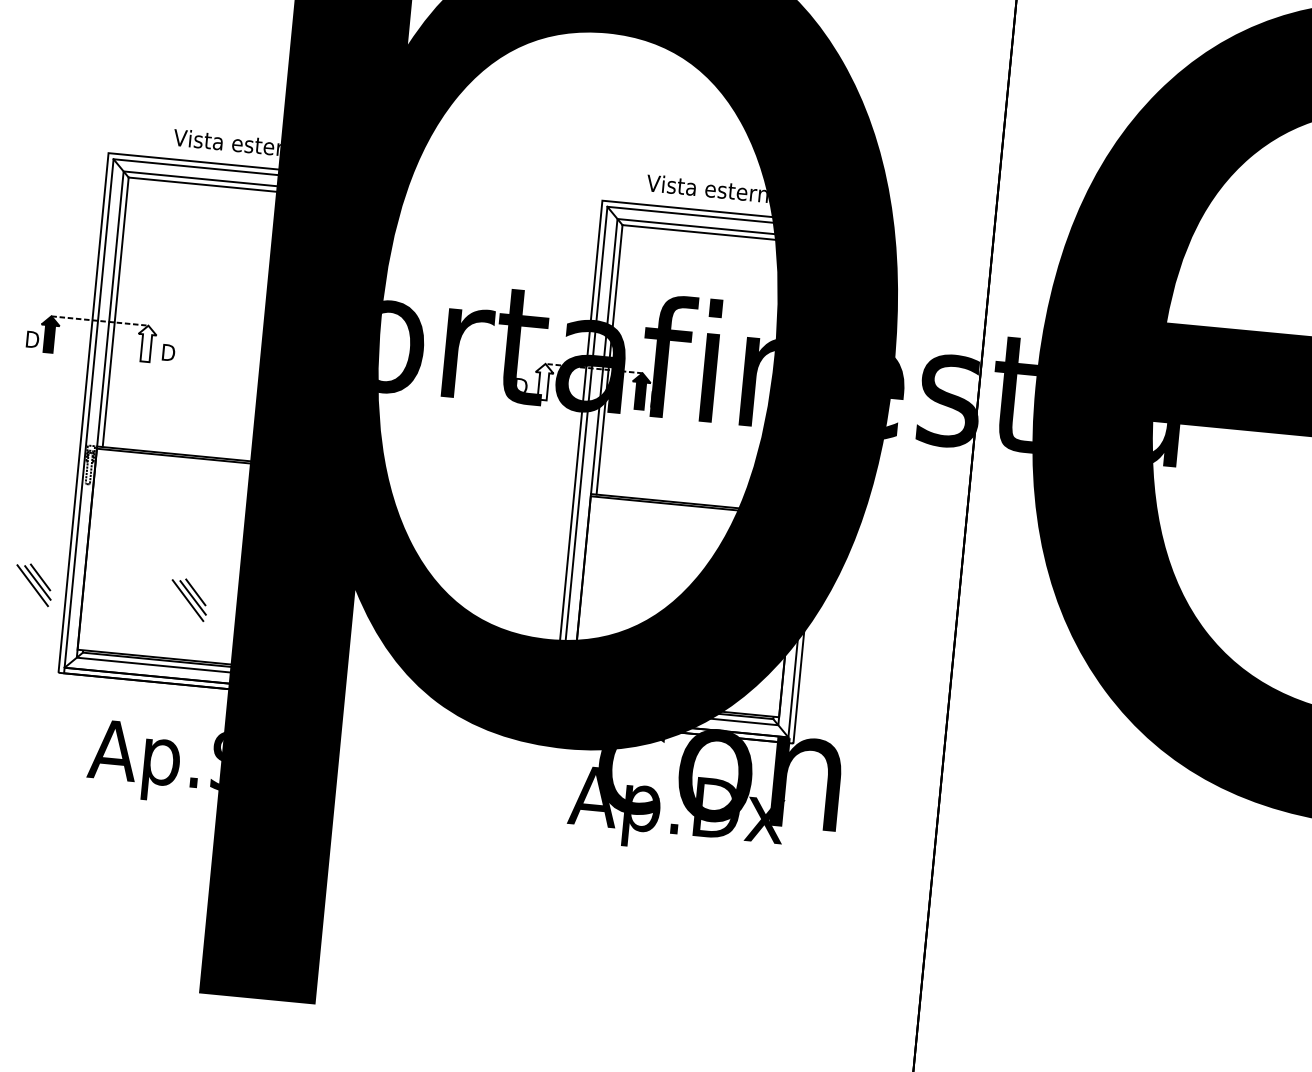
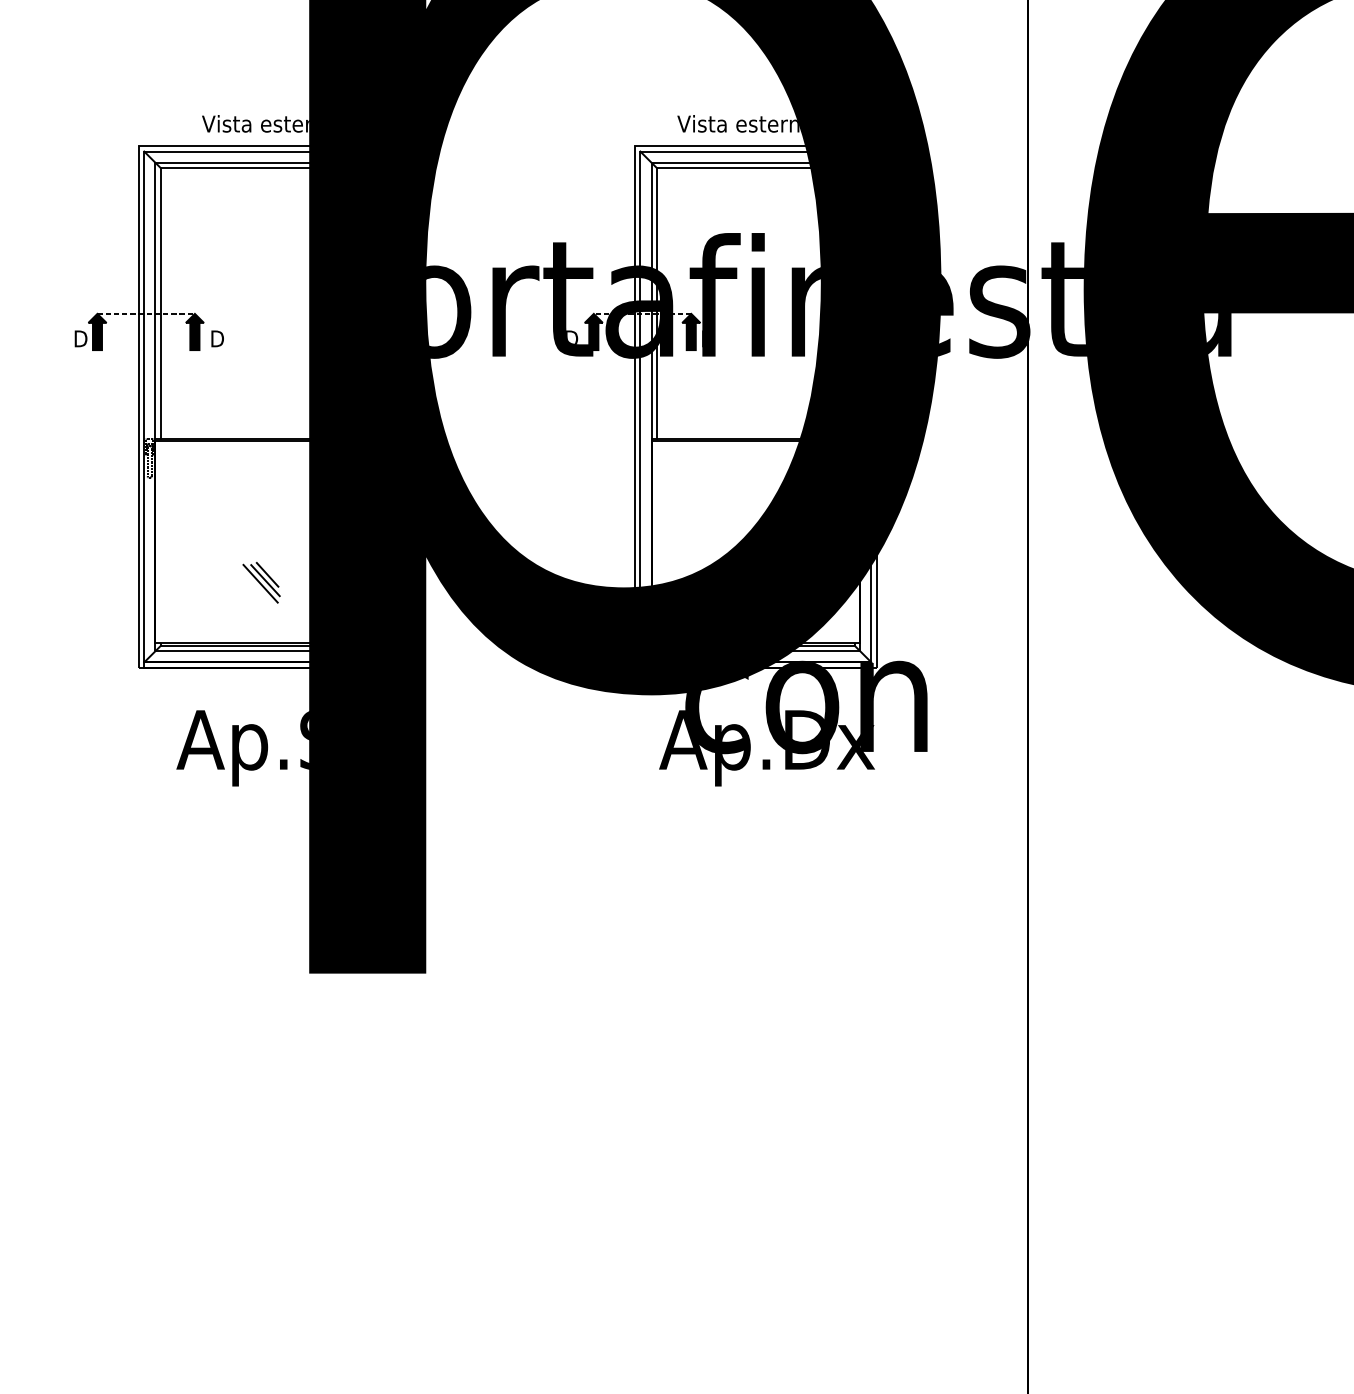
fill: (146, 343) -> (194, 331), added
fill: (543, 381) -> (593, 331), added
part: (33, 584) -> (105, 582), removed

